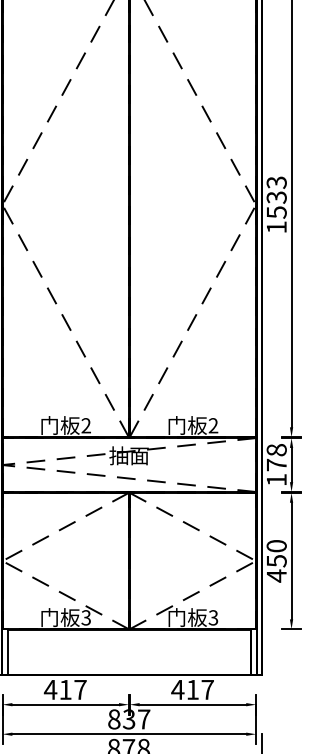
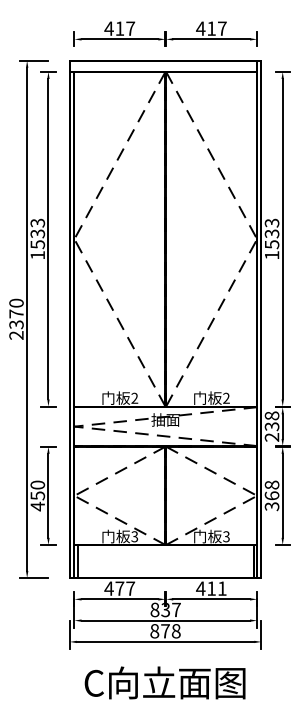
text: (275, 471) -> (271, 431), 178 -> 238
text: (275, 560) -> (271, 495), 450 -> 368
text: (65, 689) -> (119, 588), 417 -> 477
text: (207, 689) -> (222, 588), 417 -> 411

